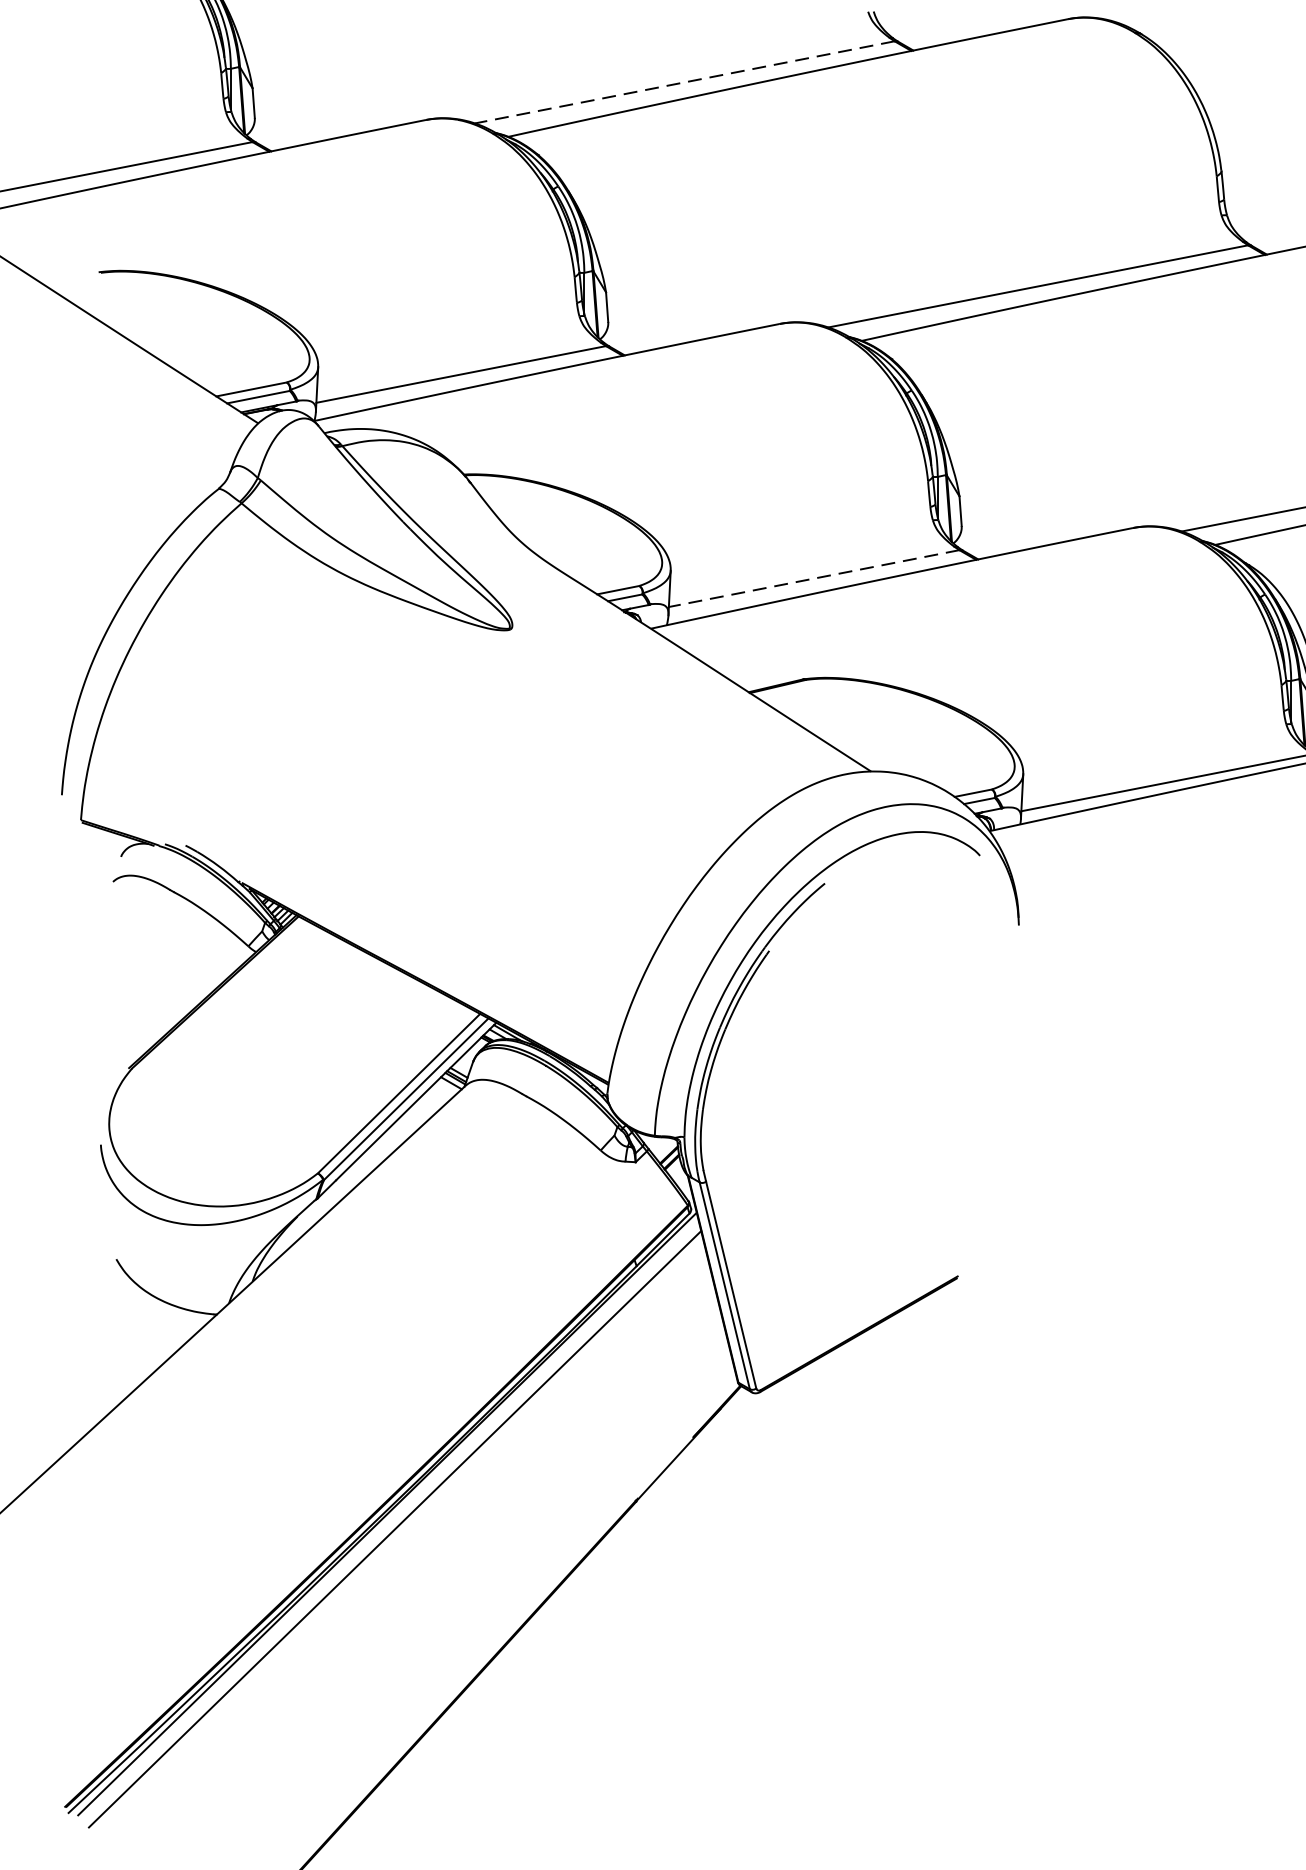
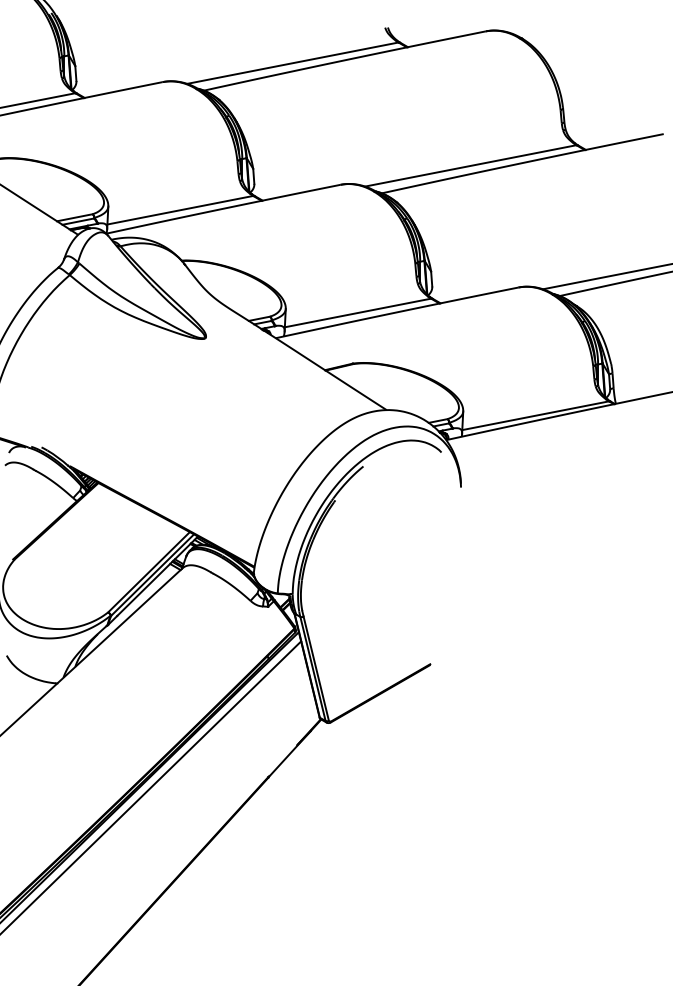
line: (684, 82) -> (292, 63), dashed -> solid
line: (815, 577) -> (358, 312), dashed -> solid

